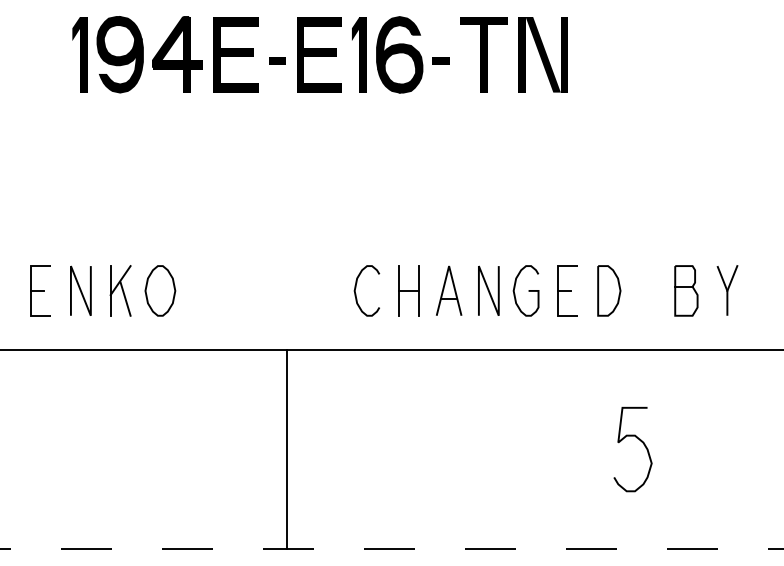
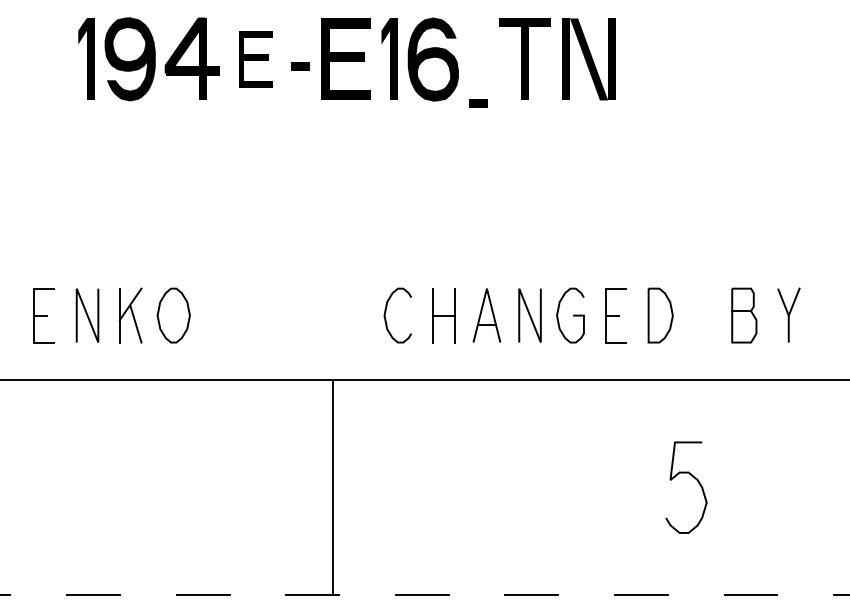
part: (235, 53) -> (255, 58), size x0.7
part: (441, 61) -> (478, 103), moved
line: (286, 449) -> (332, 487), moved

